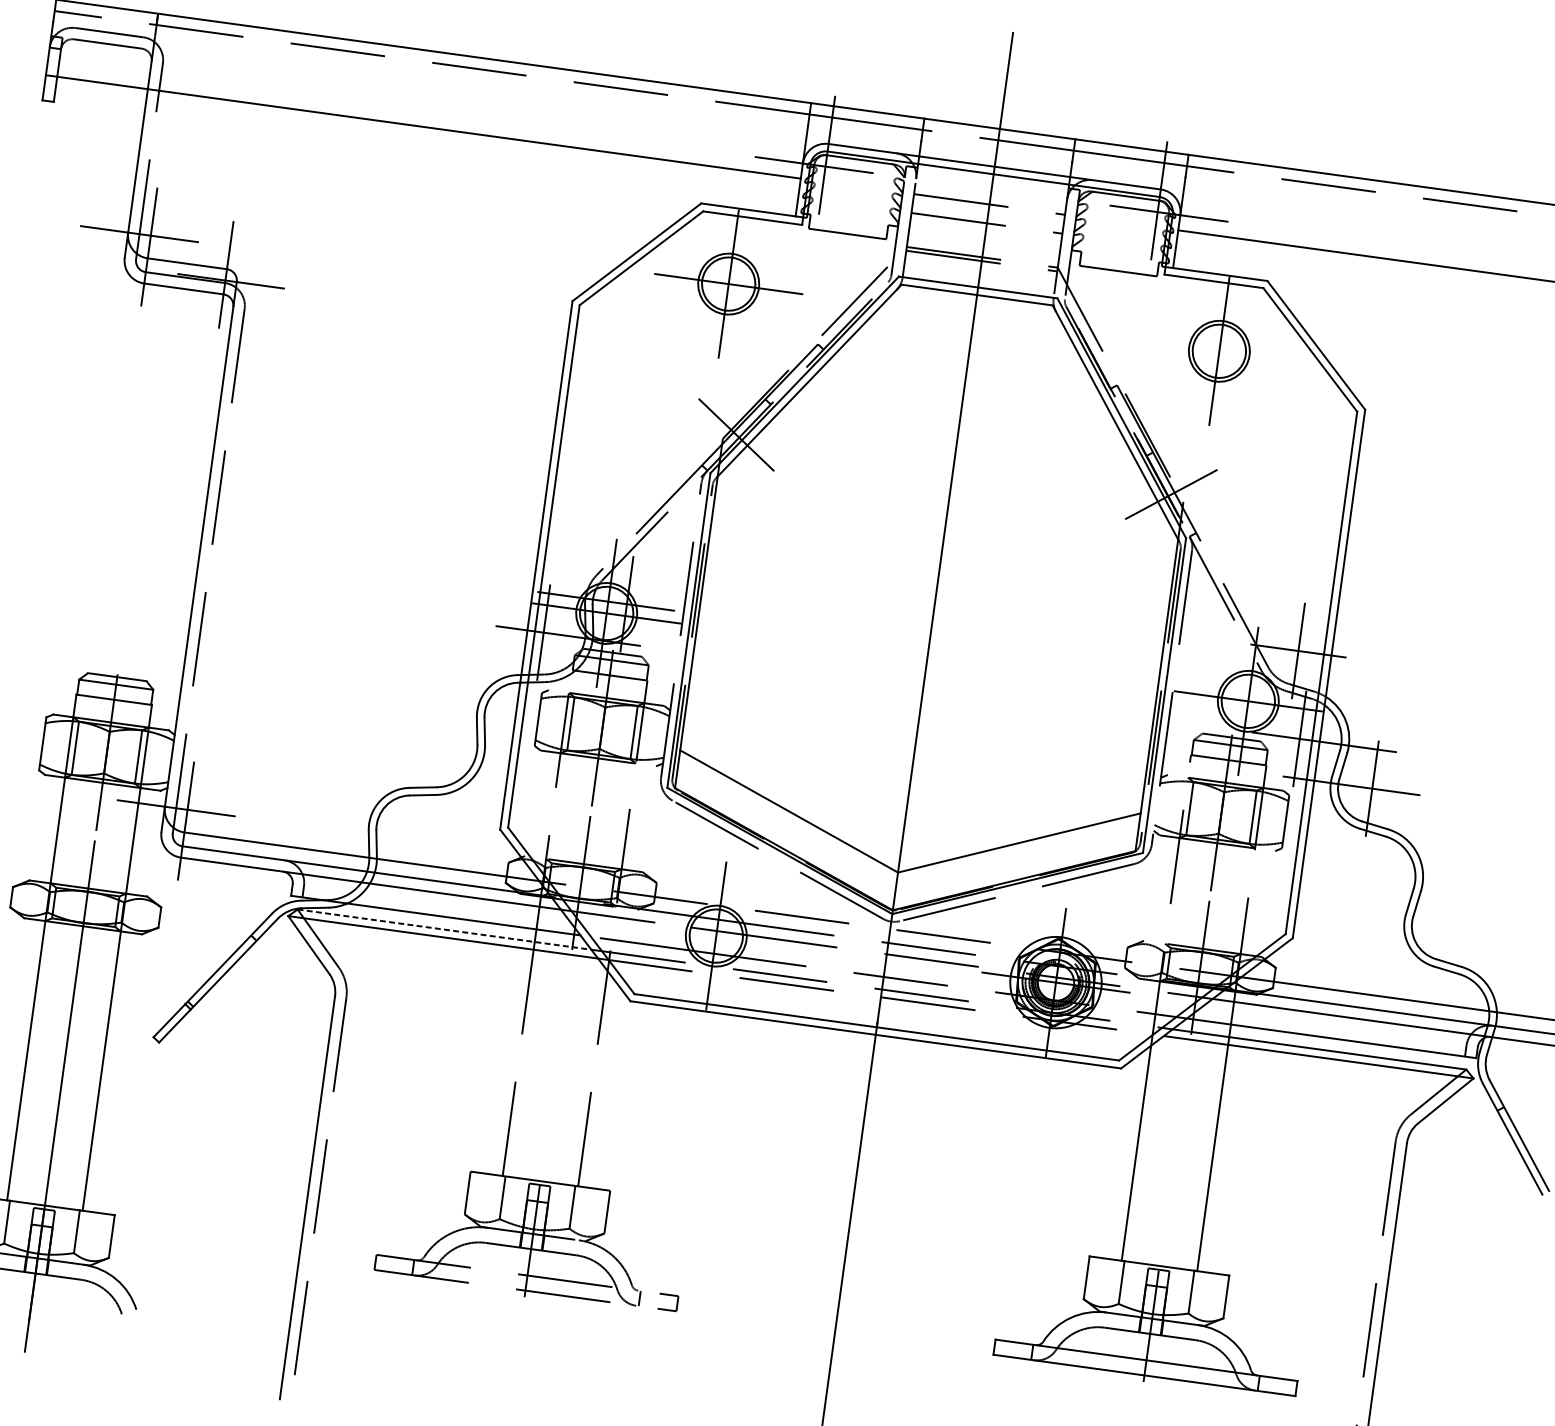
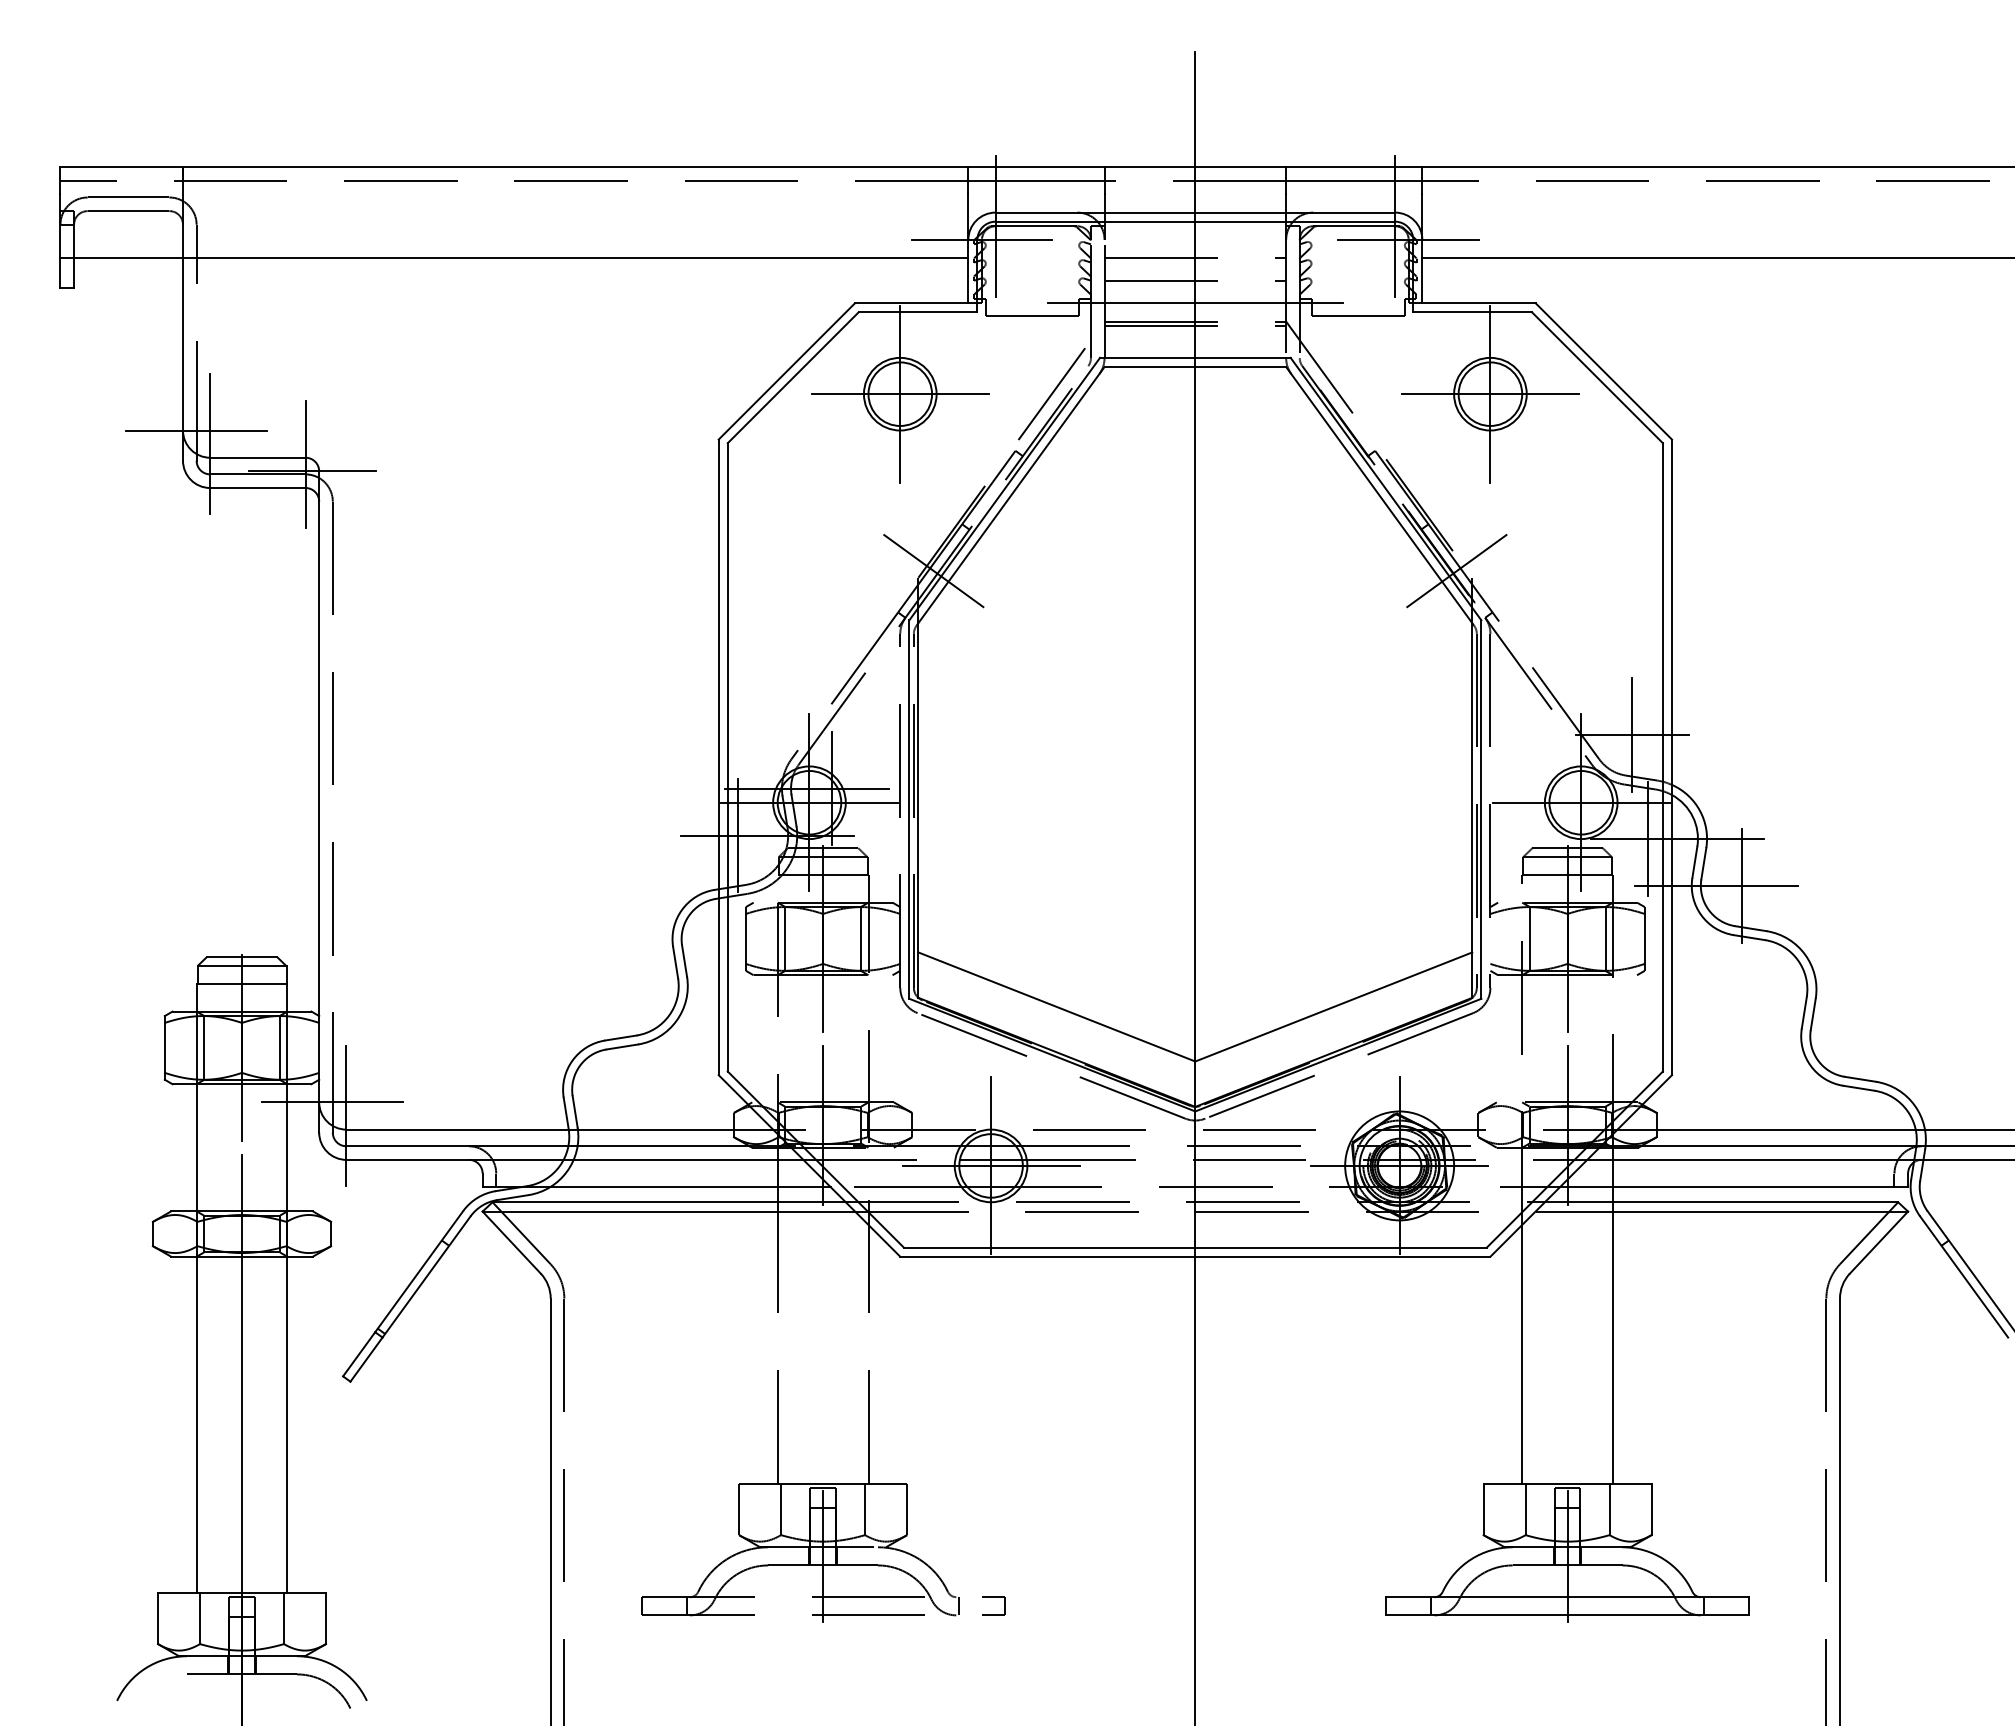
line: (983, 242) -> (1194, 303), added
line: (1218, 351) -> (1489, 394), added
line: (444, 929) -> (669, 1202), dashed -> solid
line: (715, 935) -> (990, 1165), added

